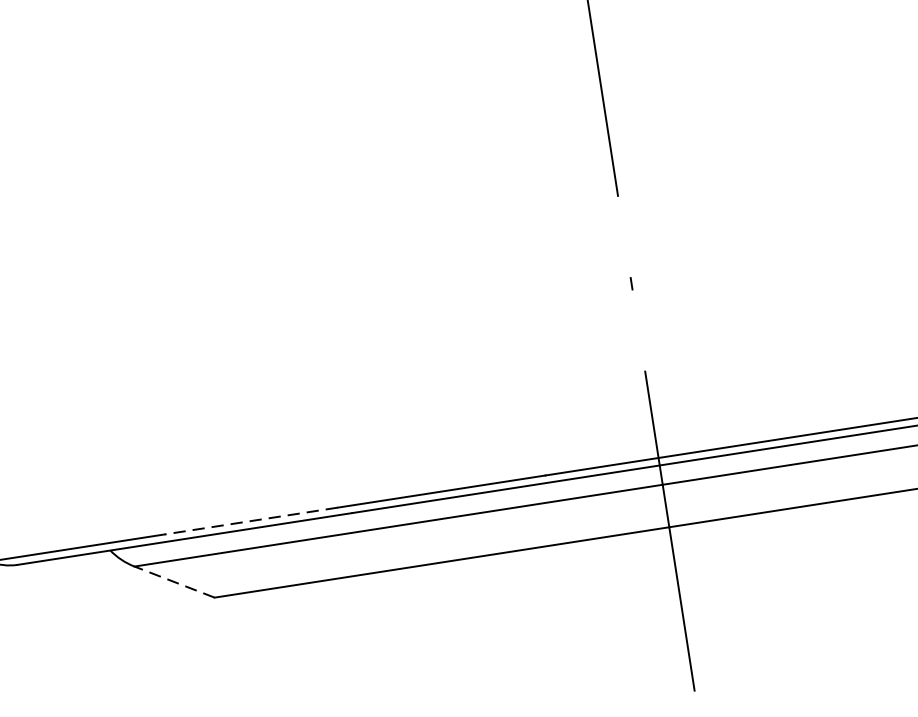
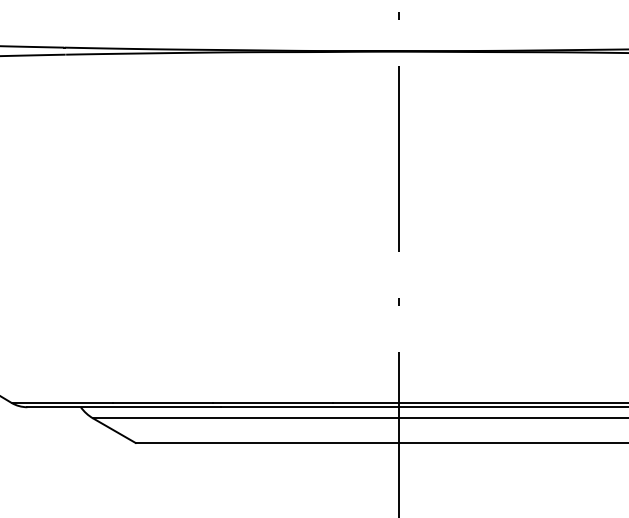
line: (250, 520) -> (162, 402), dashed -> solid
line: (174, 581) -> (114, 430), dashed -> solid

